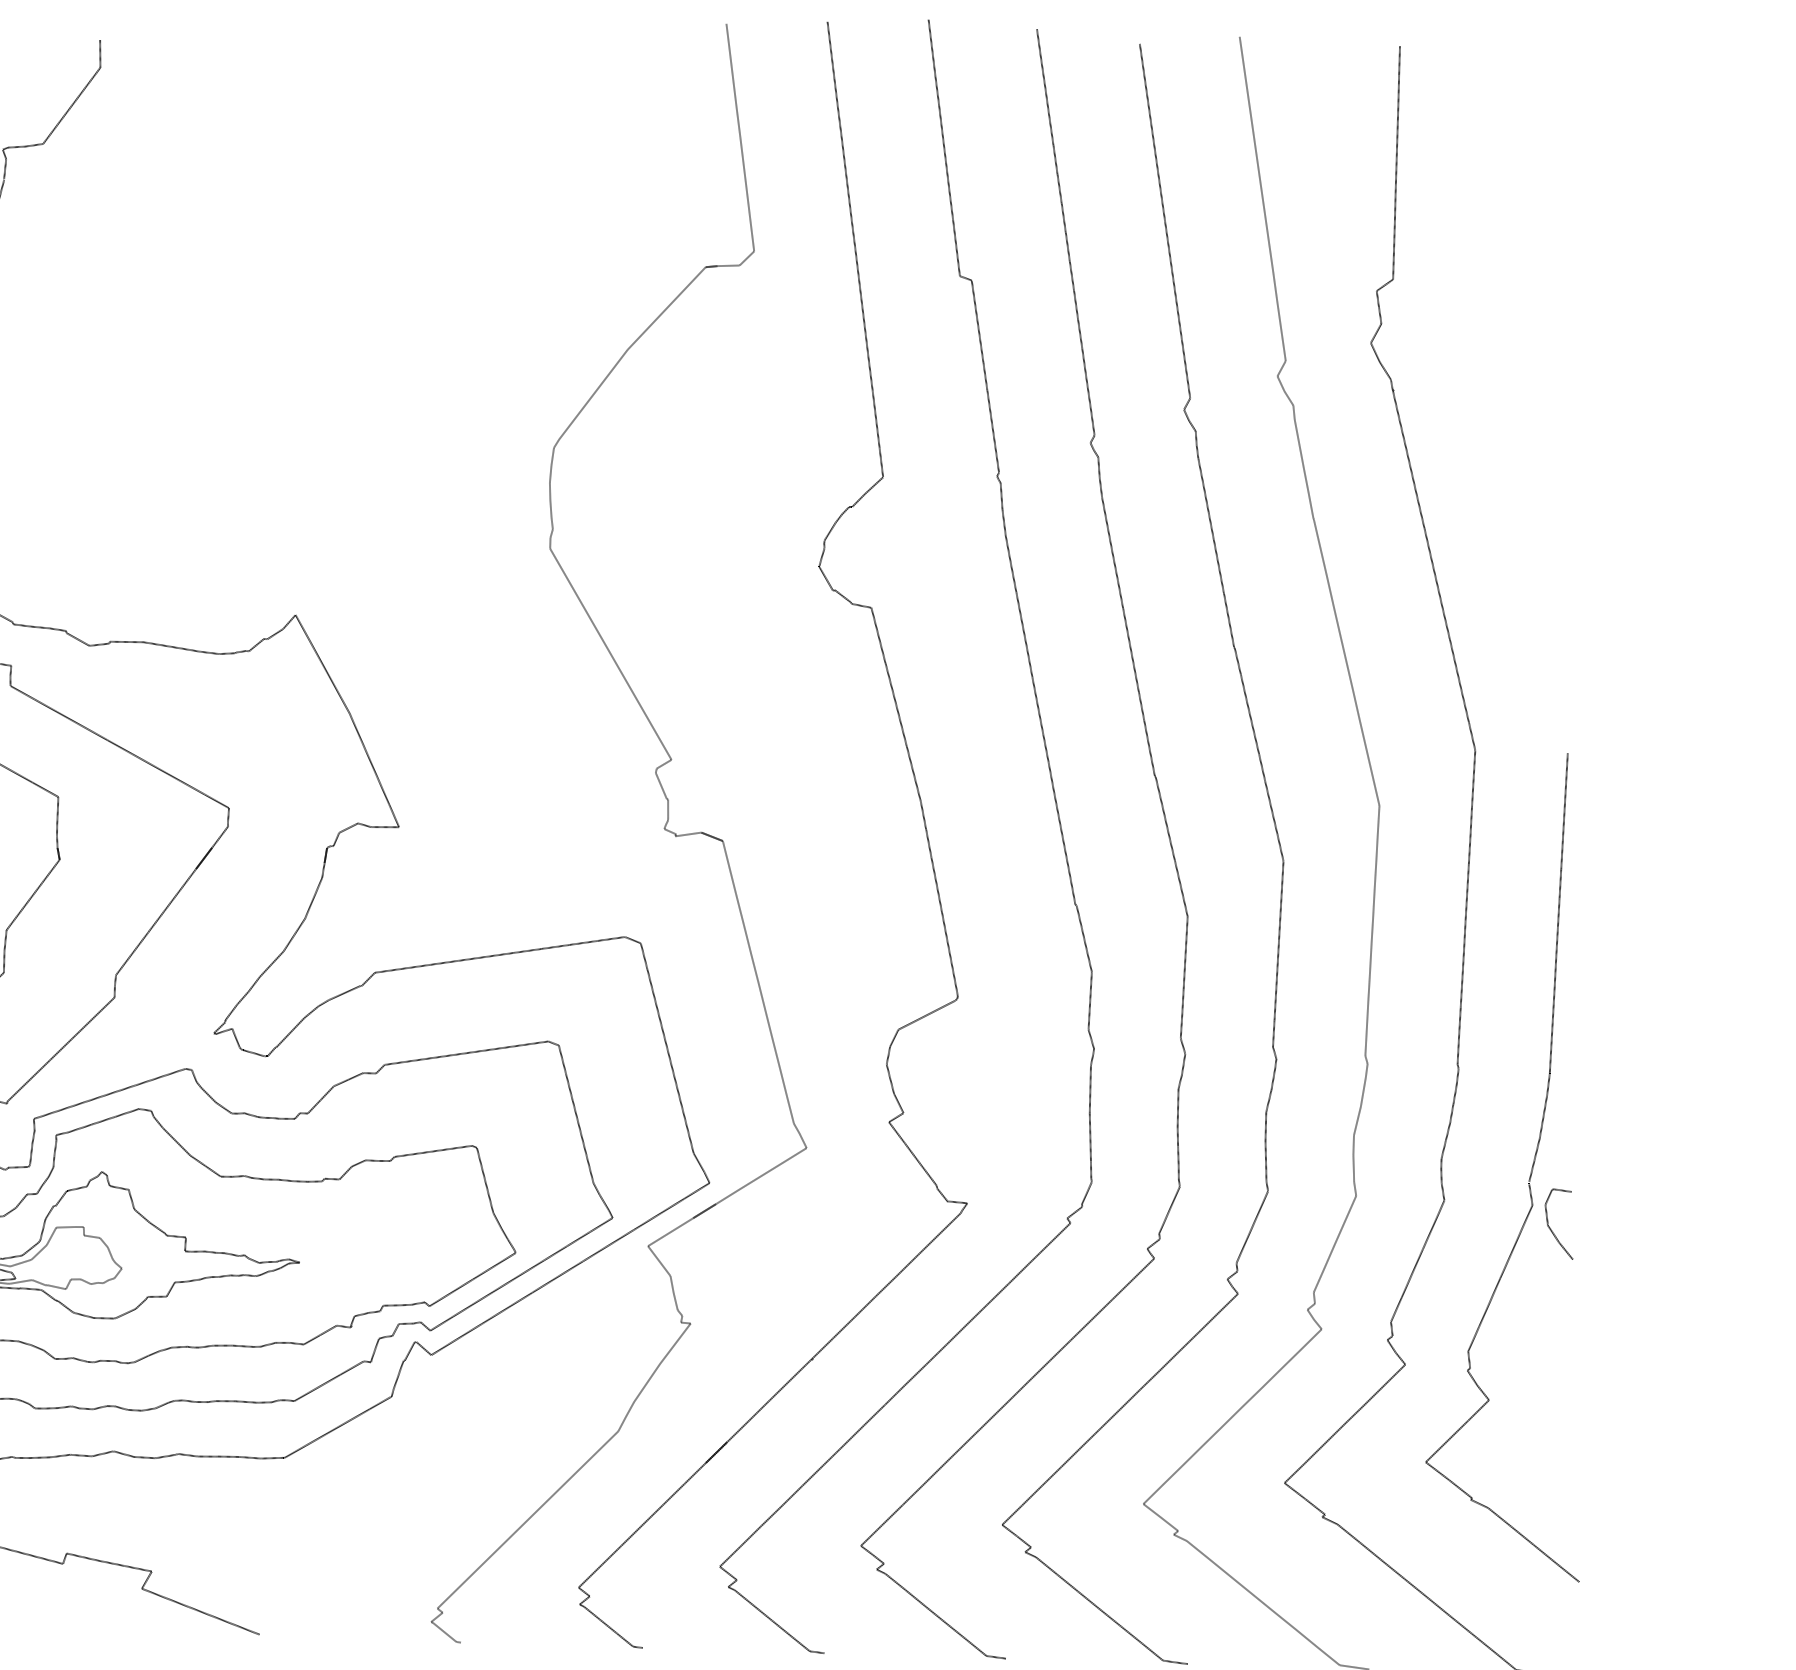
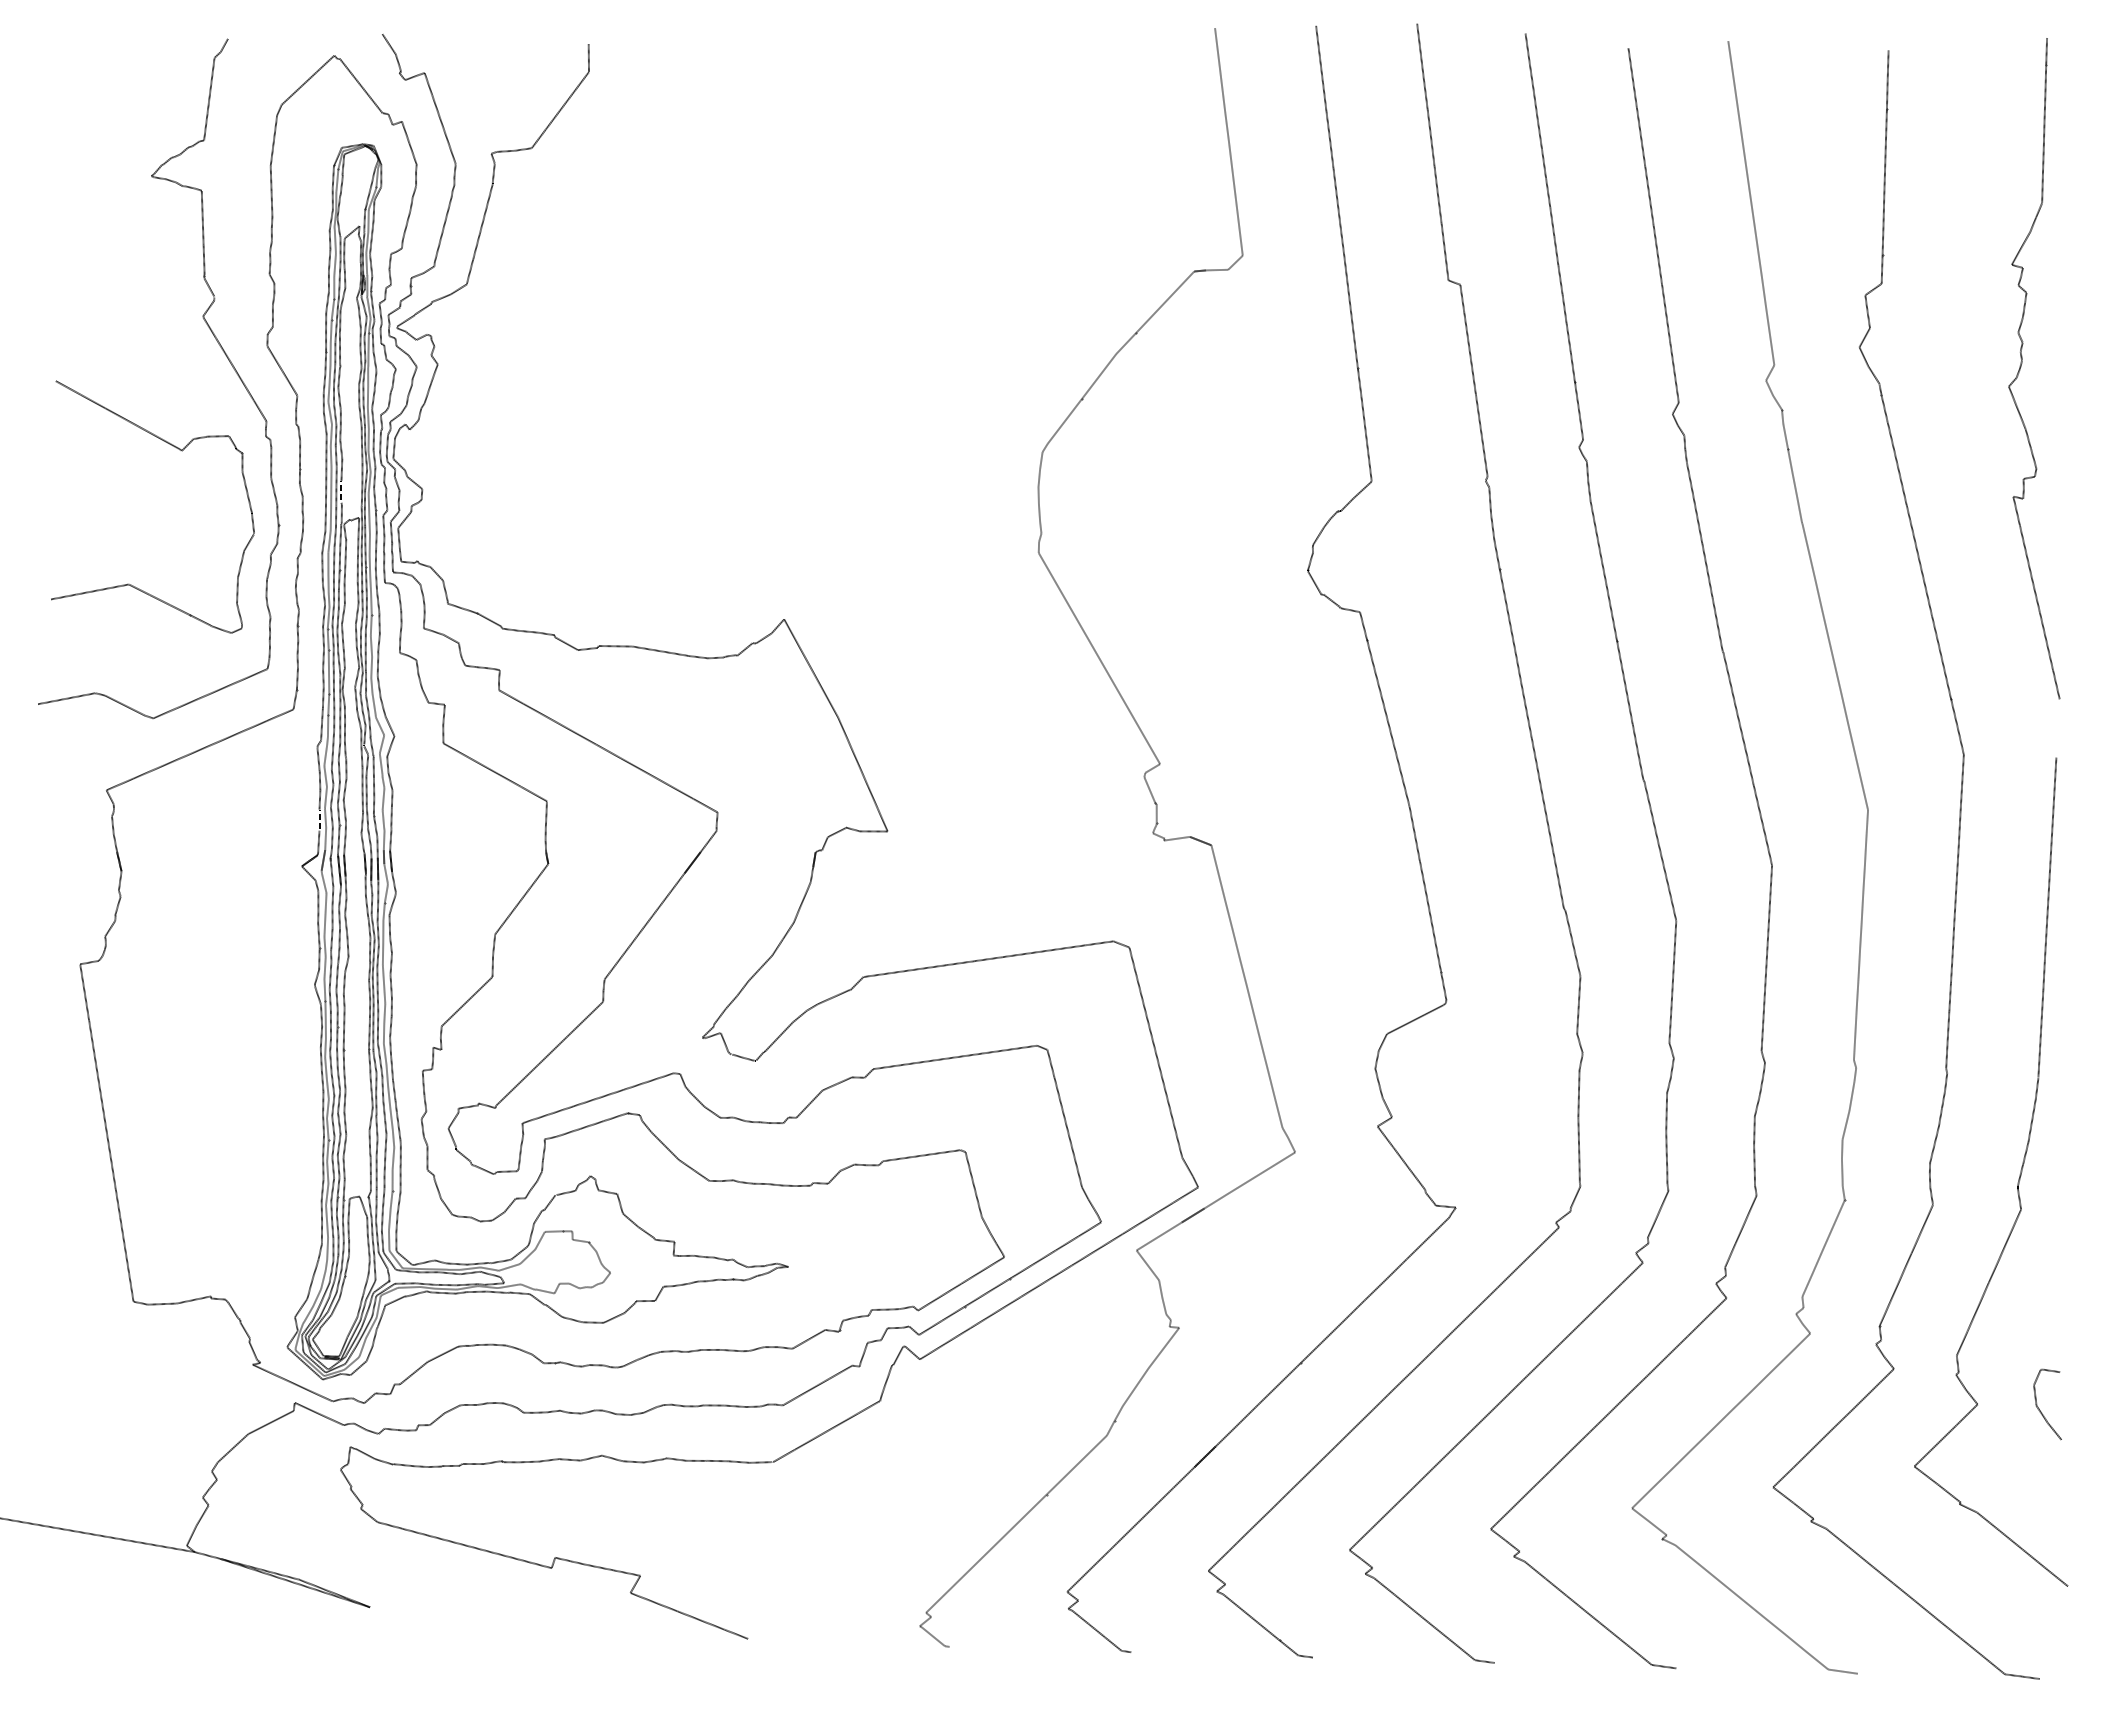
curve: (1533, 359) -> (2022, 363), added
curve: (1550, 1228) -> (2039, 1408), moved

